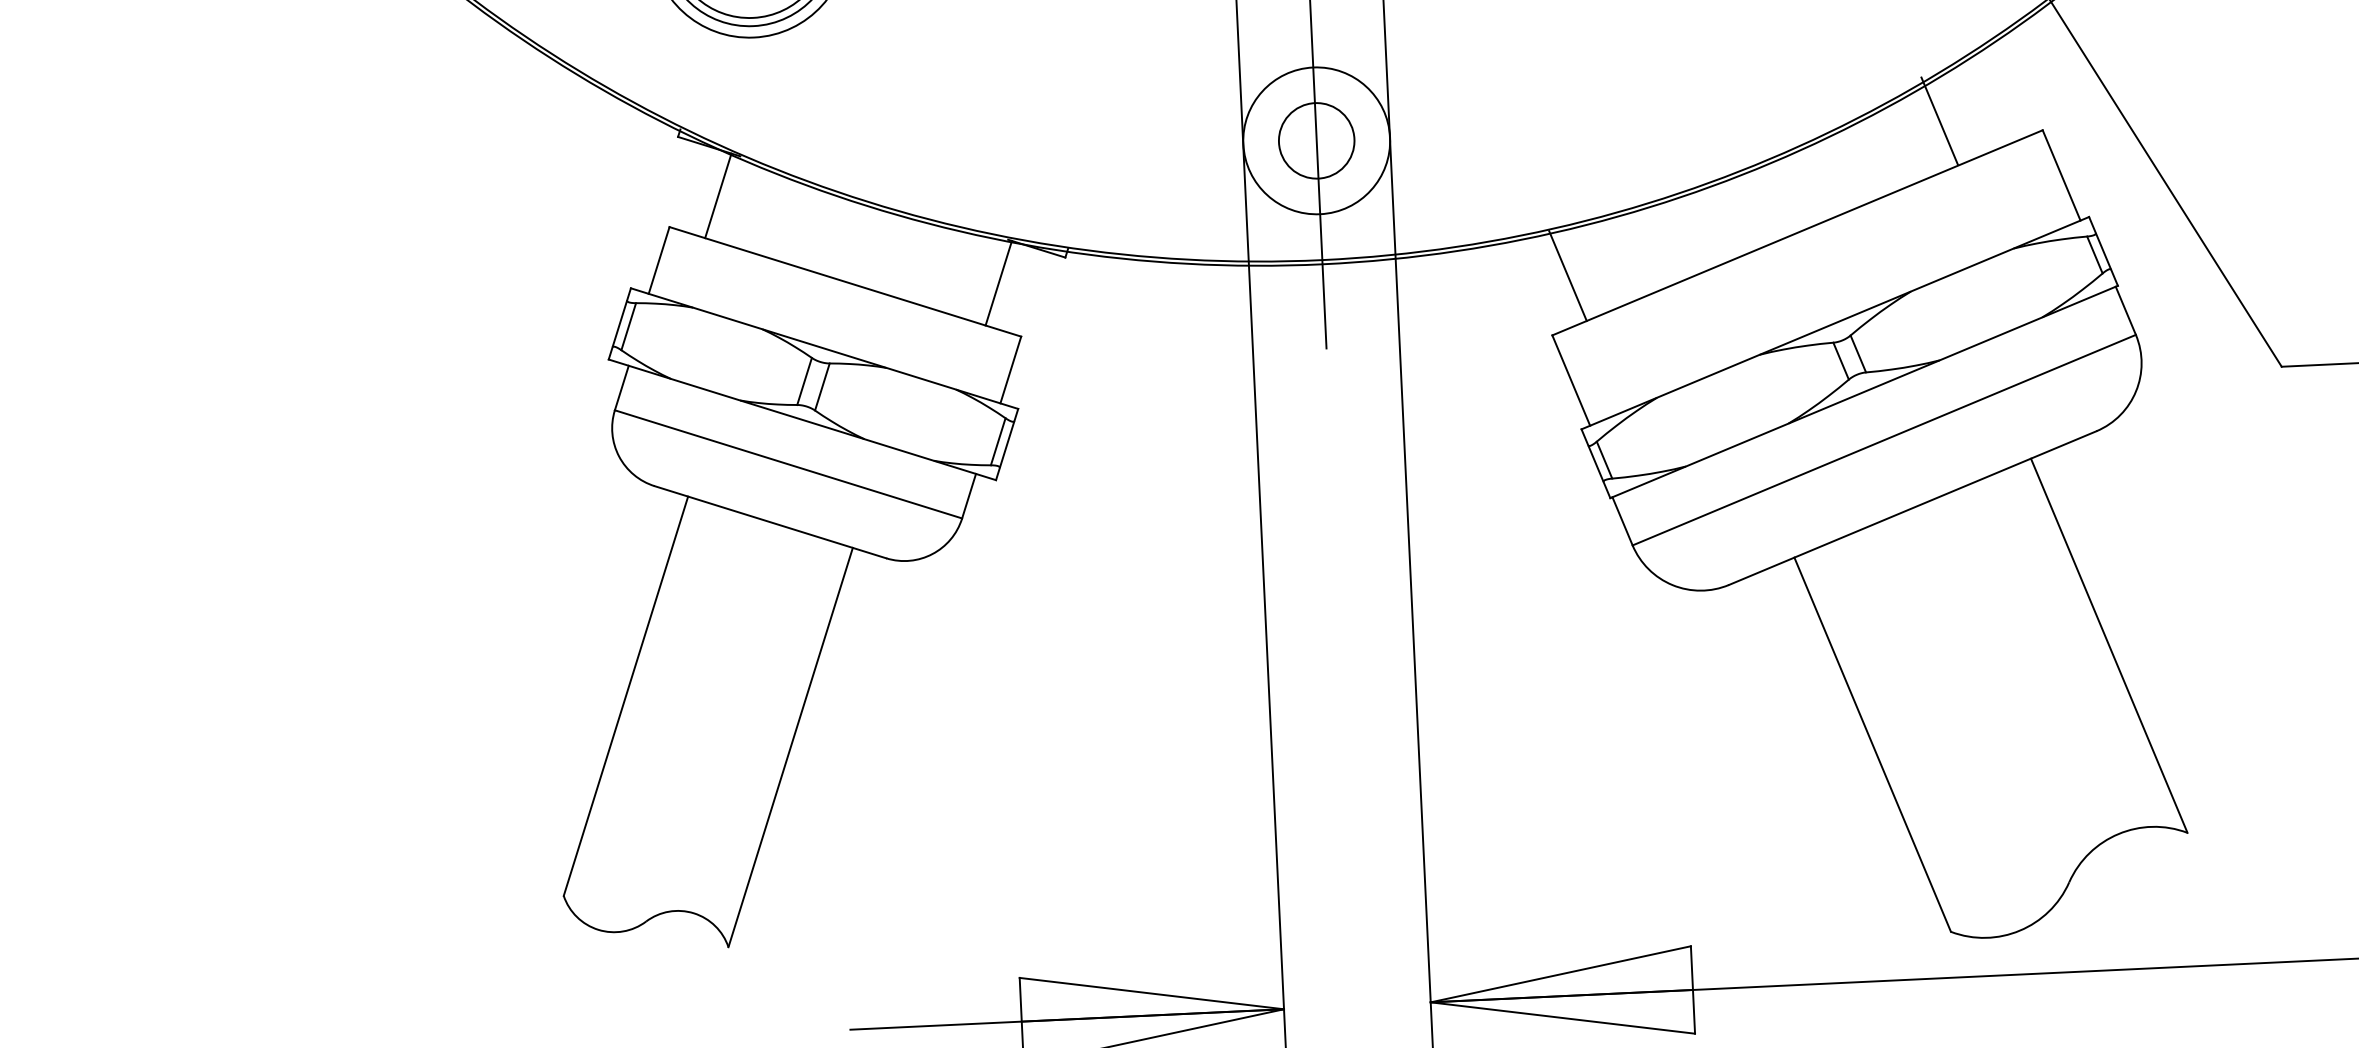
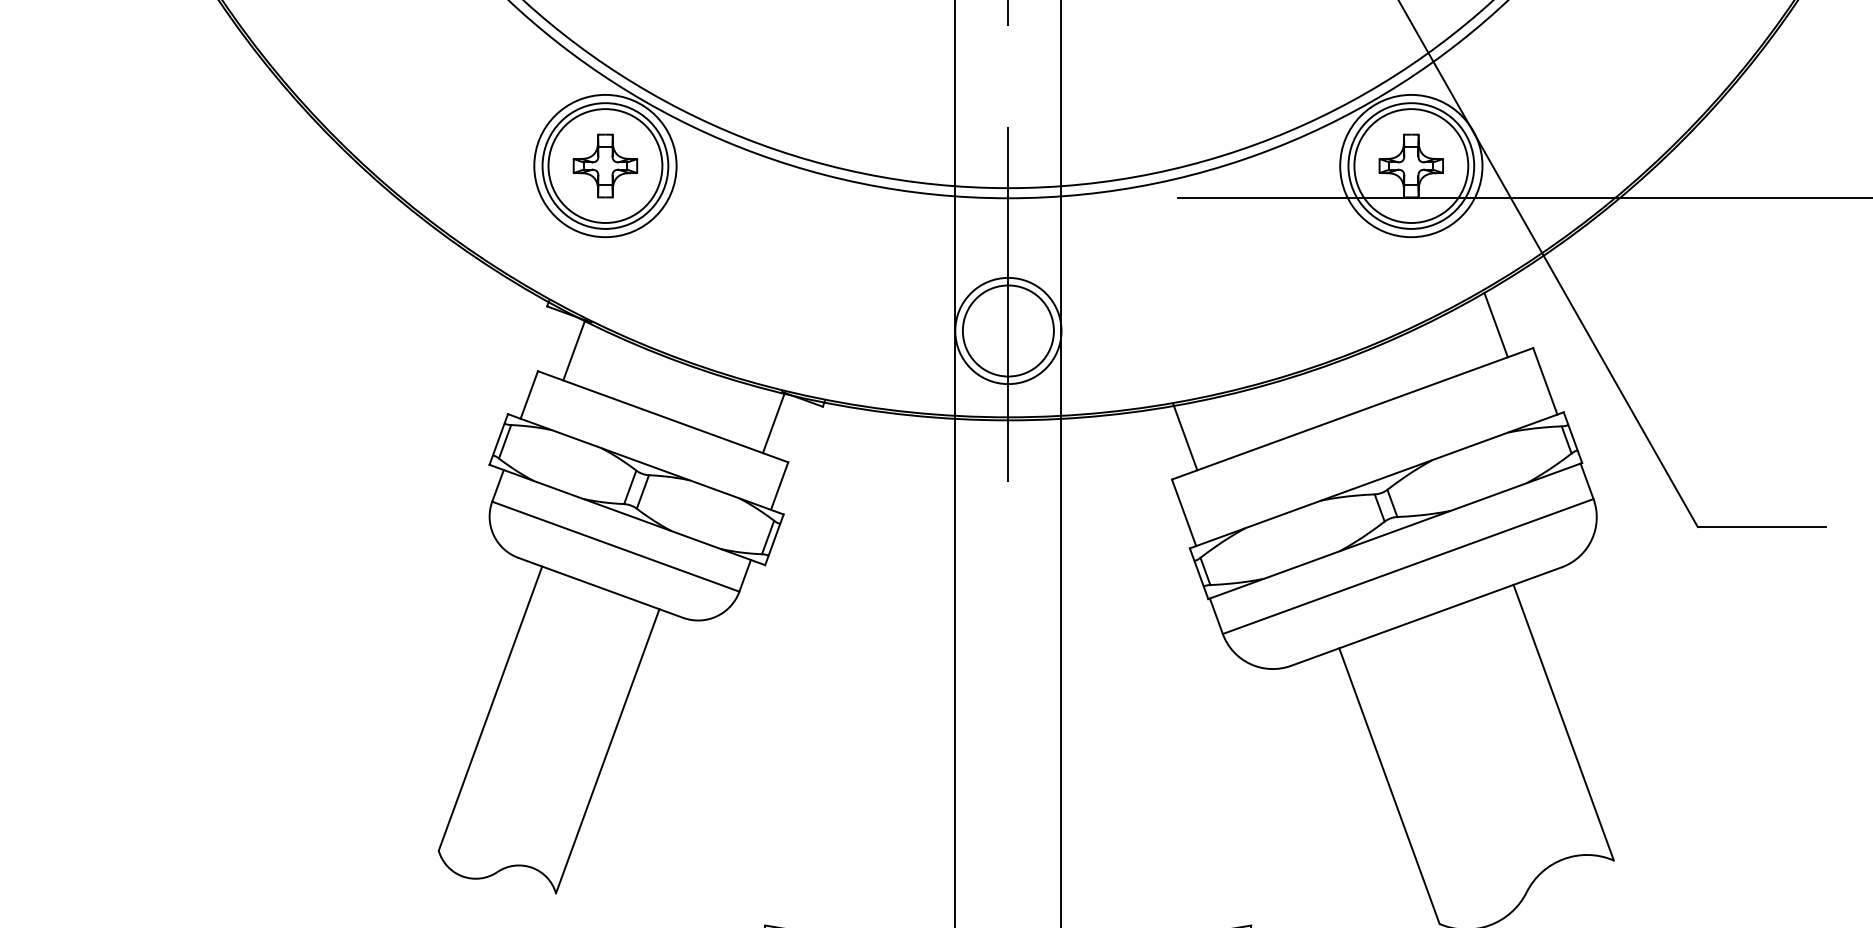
line: (1938, 120) -> (1495, 324), moved
circle: (1315, 140) -> (1007, 330), size x1.67

